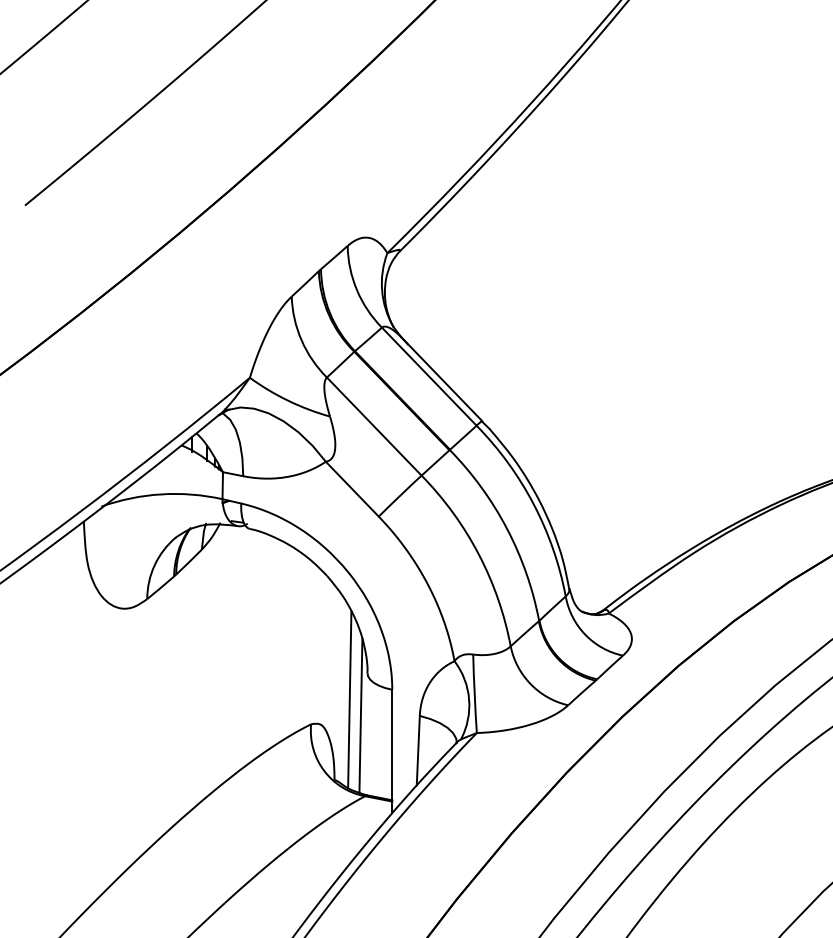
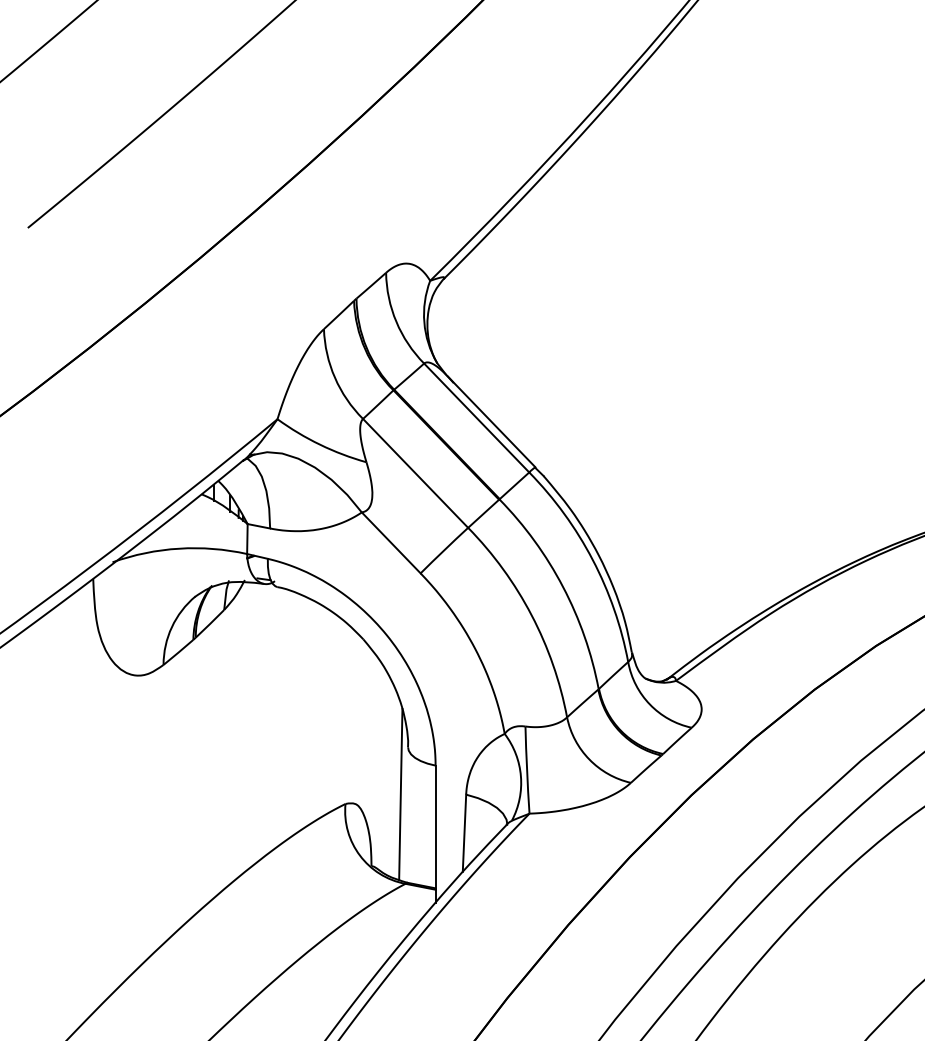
line: (349, 699) -> (388, 776), removed

